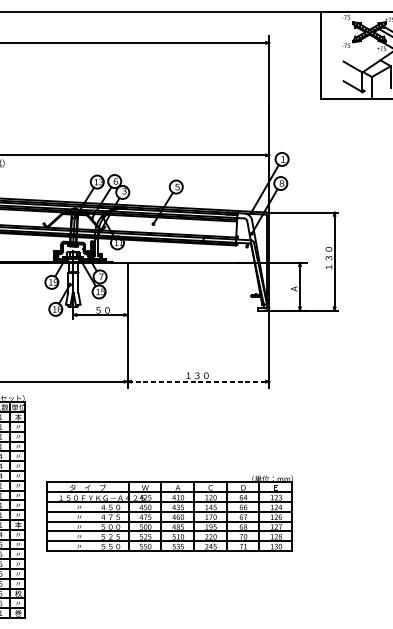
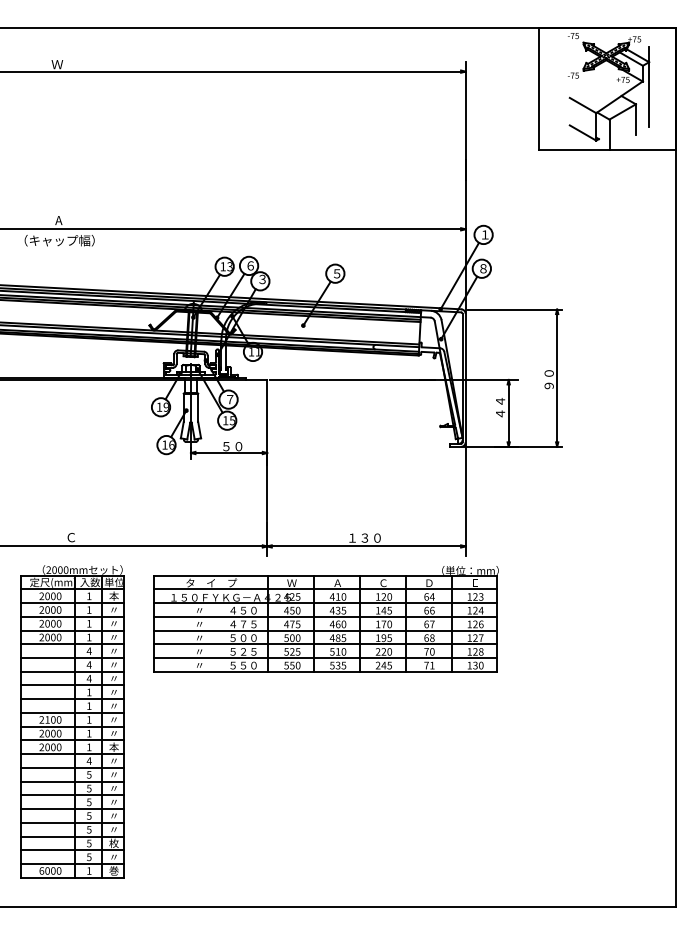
text: (328, 258) -> (548, 373), １３０ -> ９０
text: (294, 283) -> (500, 408), A -> ４４
line: (198, 381) -> (366, 546), dashed -> solid
part: (169, 513) -> (325, 619), moved

